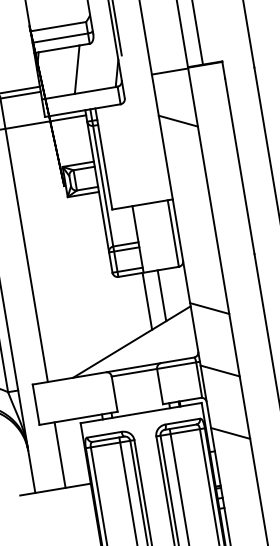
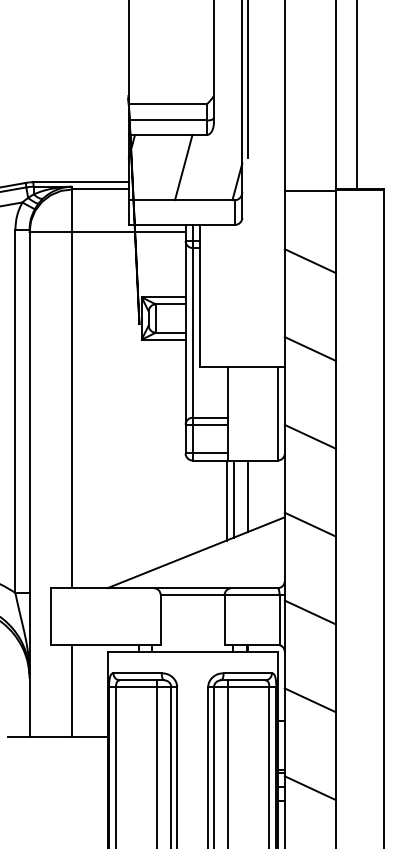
line: (188, 183) -> (309, 348), added
line: (198, 245) -> (309, 436), added
line: (151, 299) -> (233, 498), added
line: (240, 496) -> (309, 788), added

